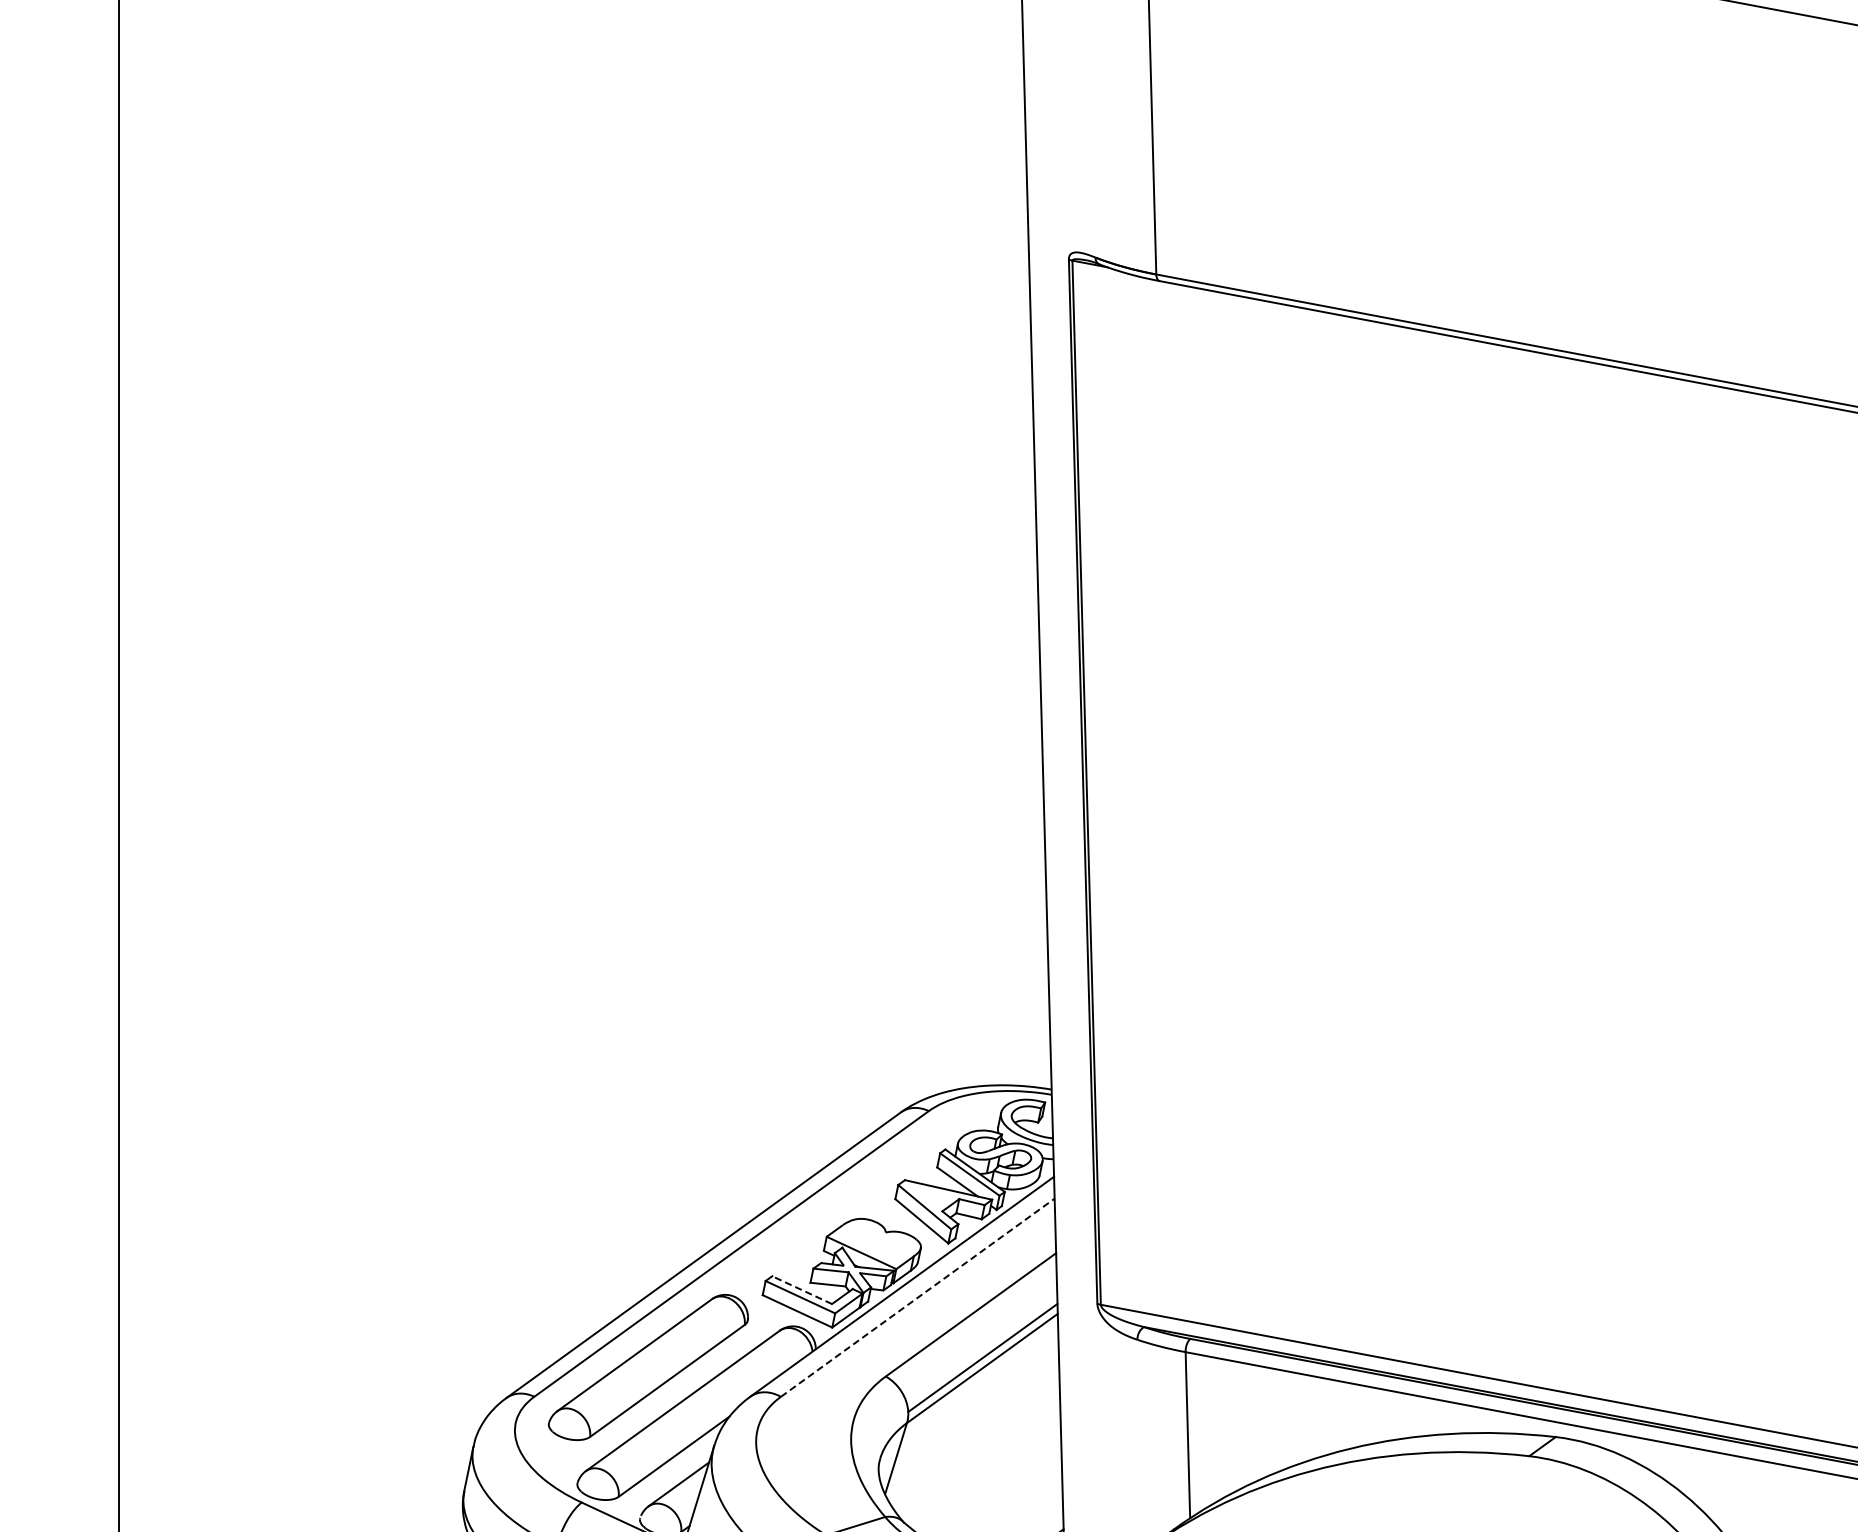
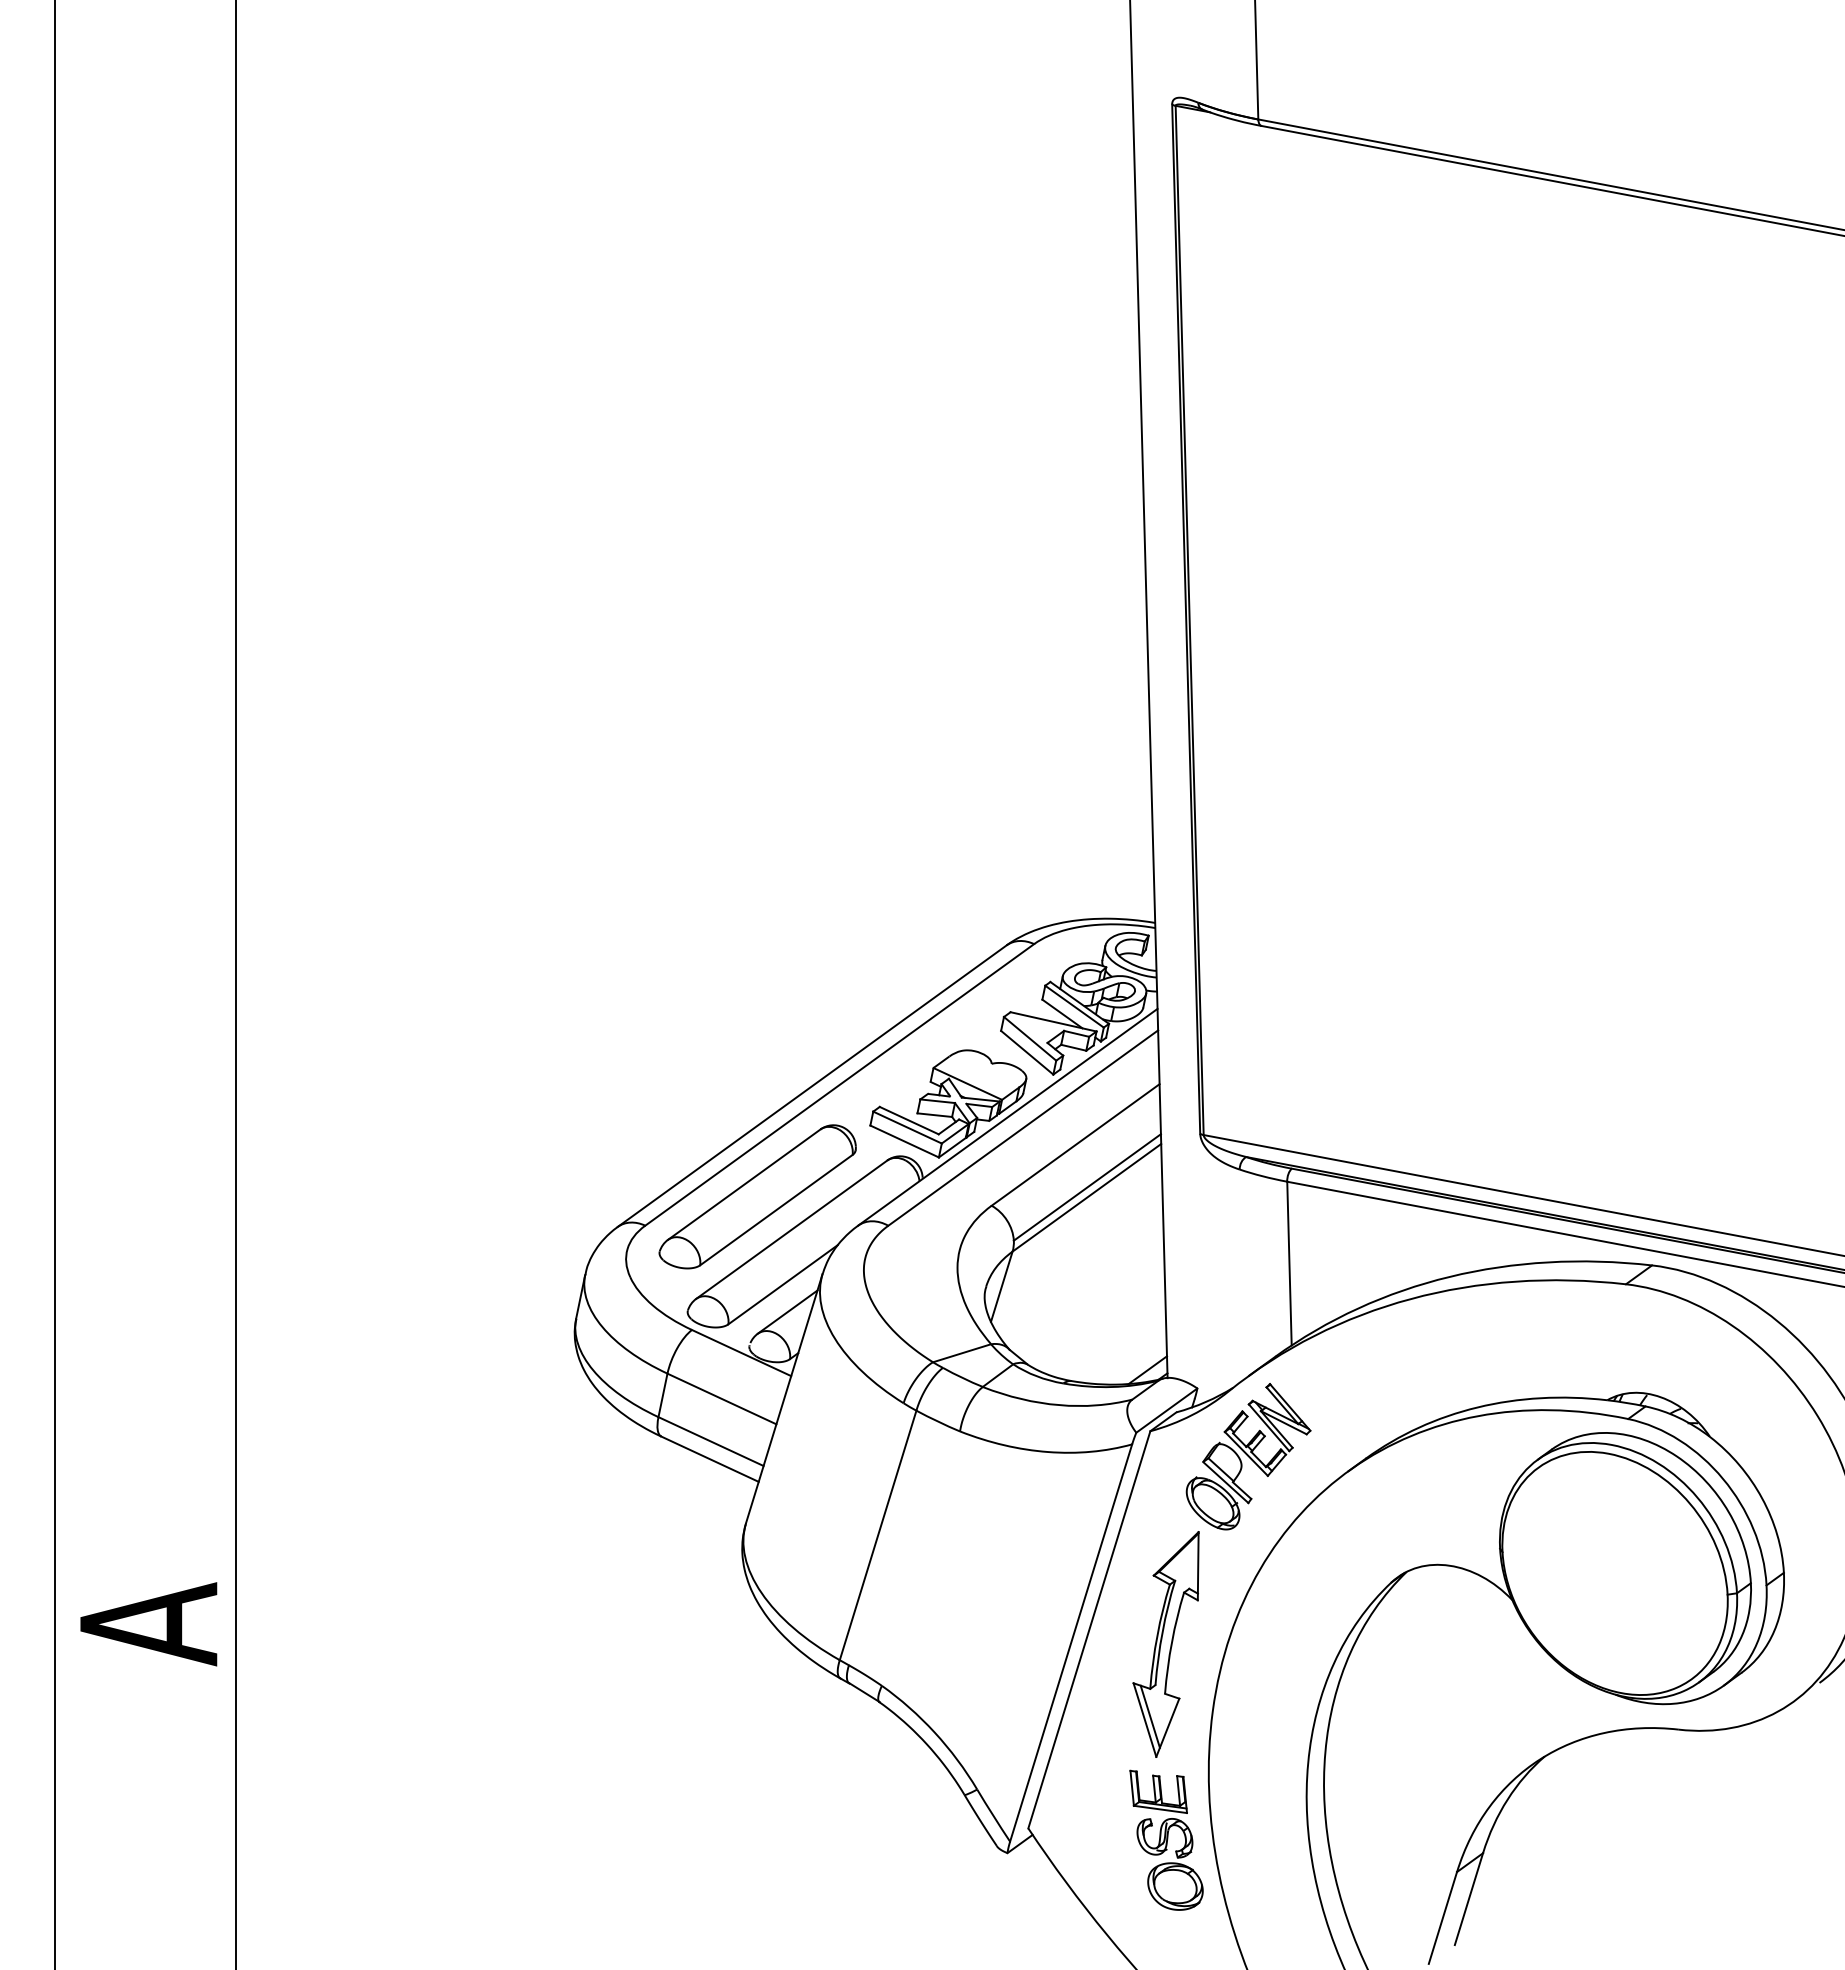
line: (801, 1290) -> (908, 1120), dashed -> solid
line: (918, 1298) -> (1023, 1128), dashed -> solid

